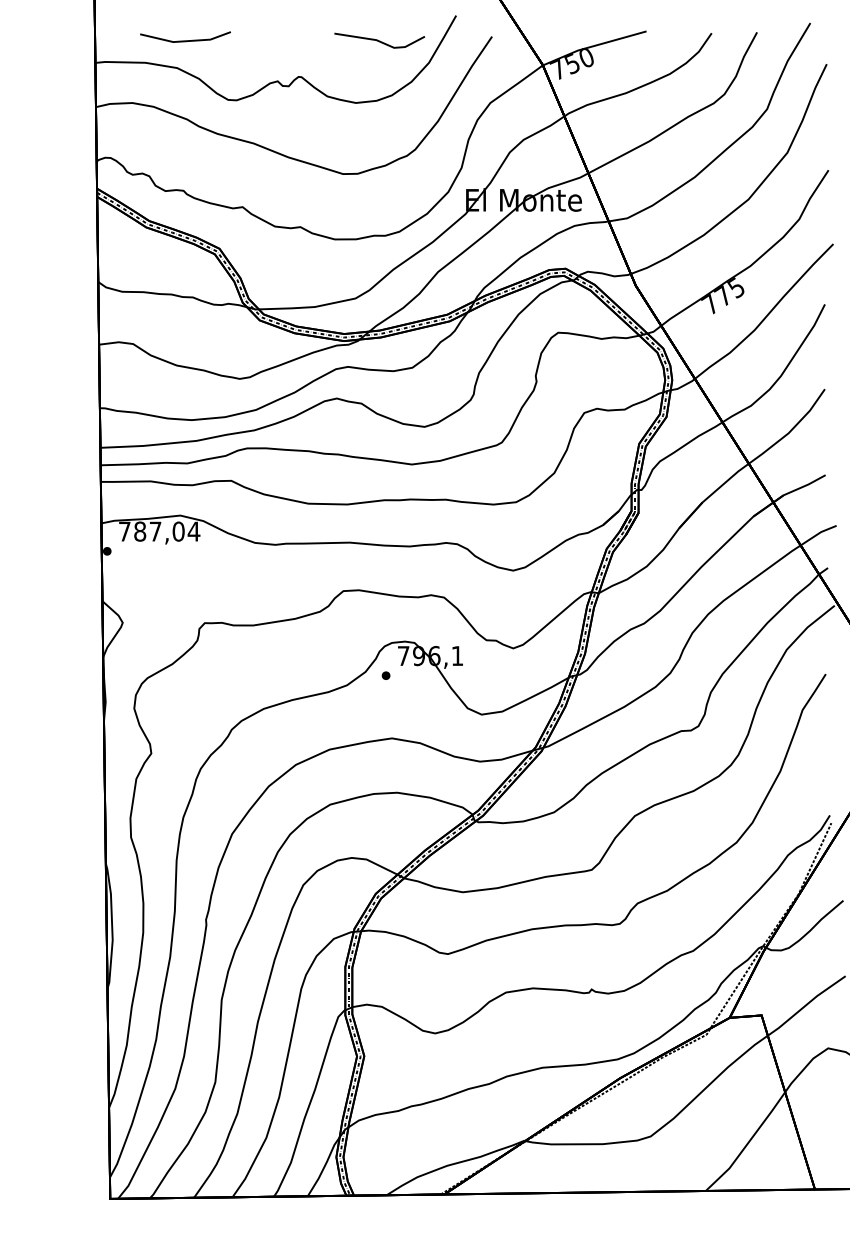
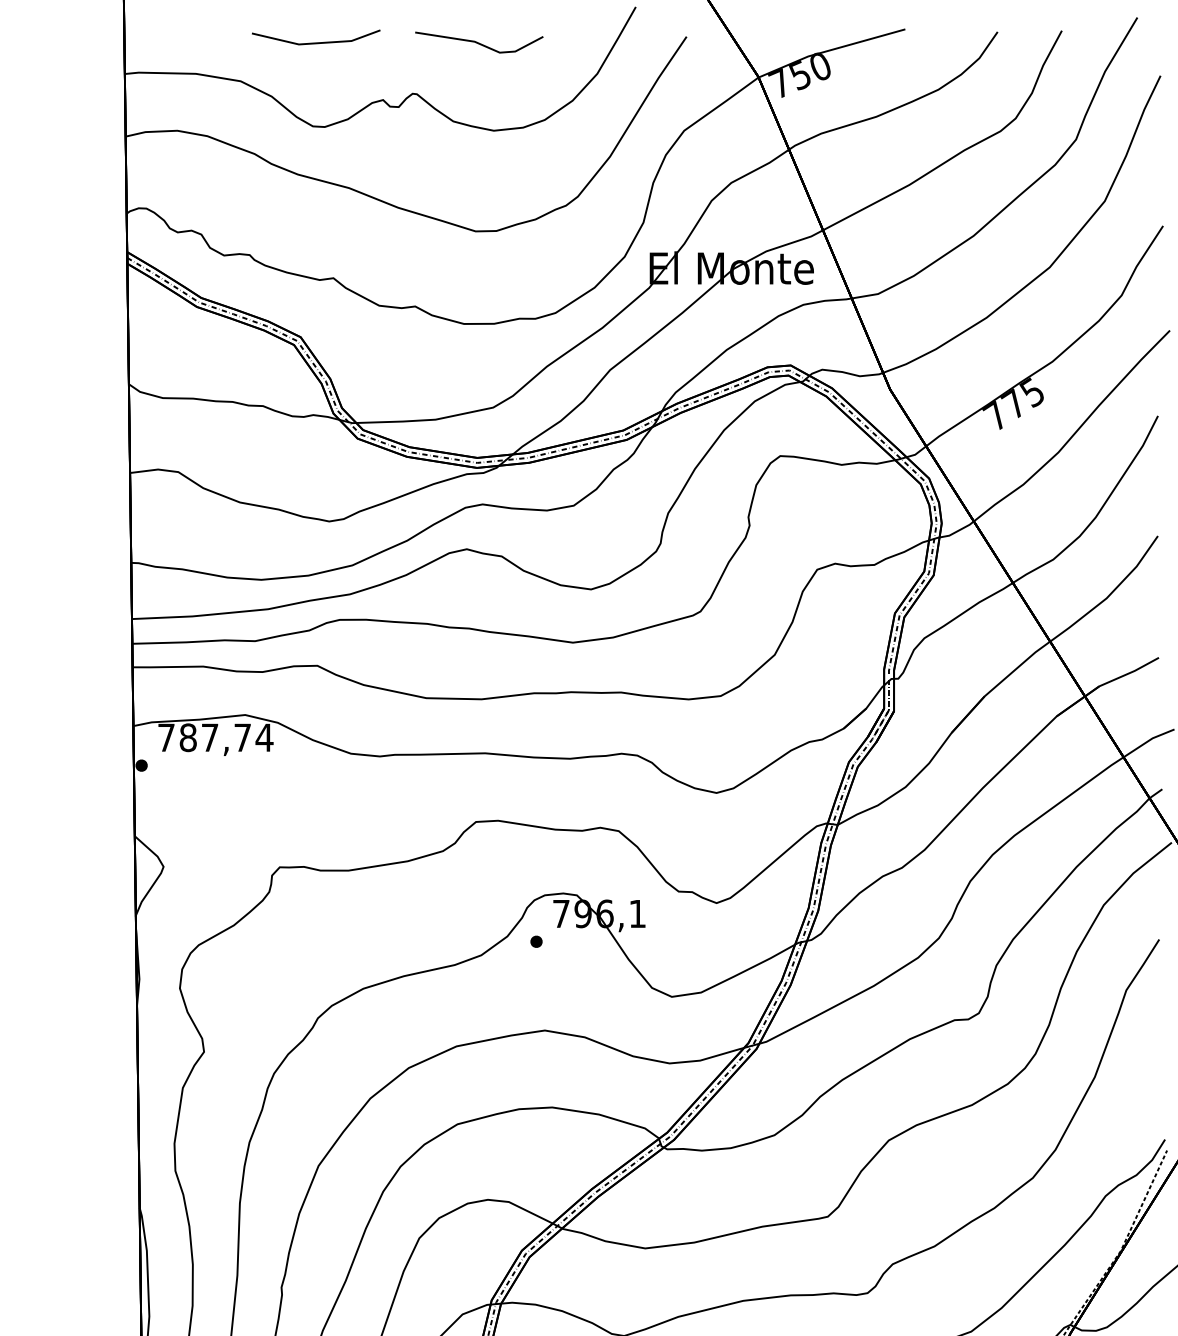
line: (185, 40) -> (316, 42), moved
line: (379, 40) -> (479, 42), moved
text: (178, 531) -> (242, 737), 787,04 -> 787,74

